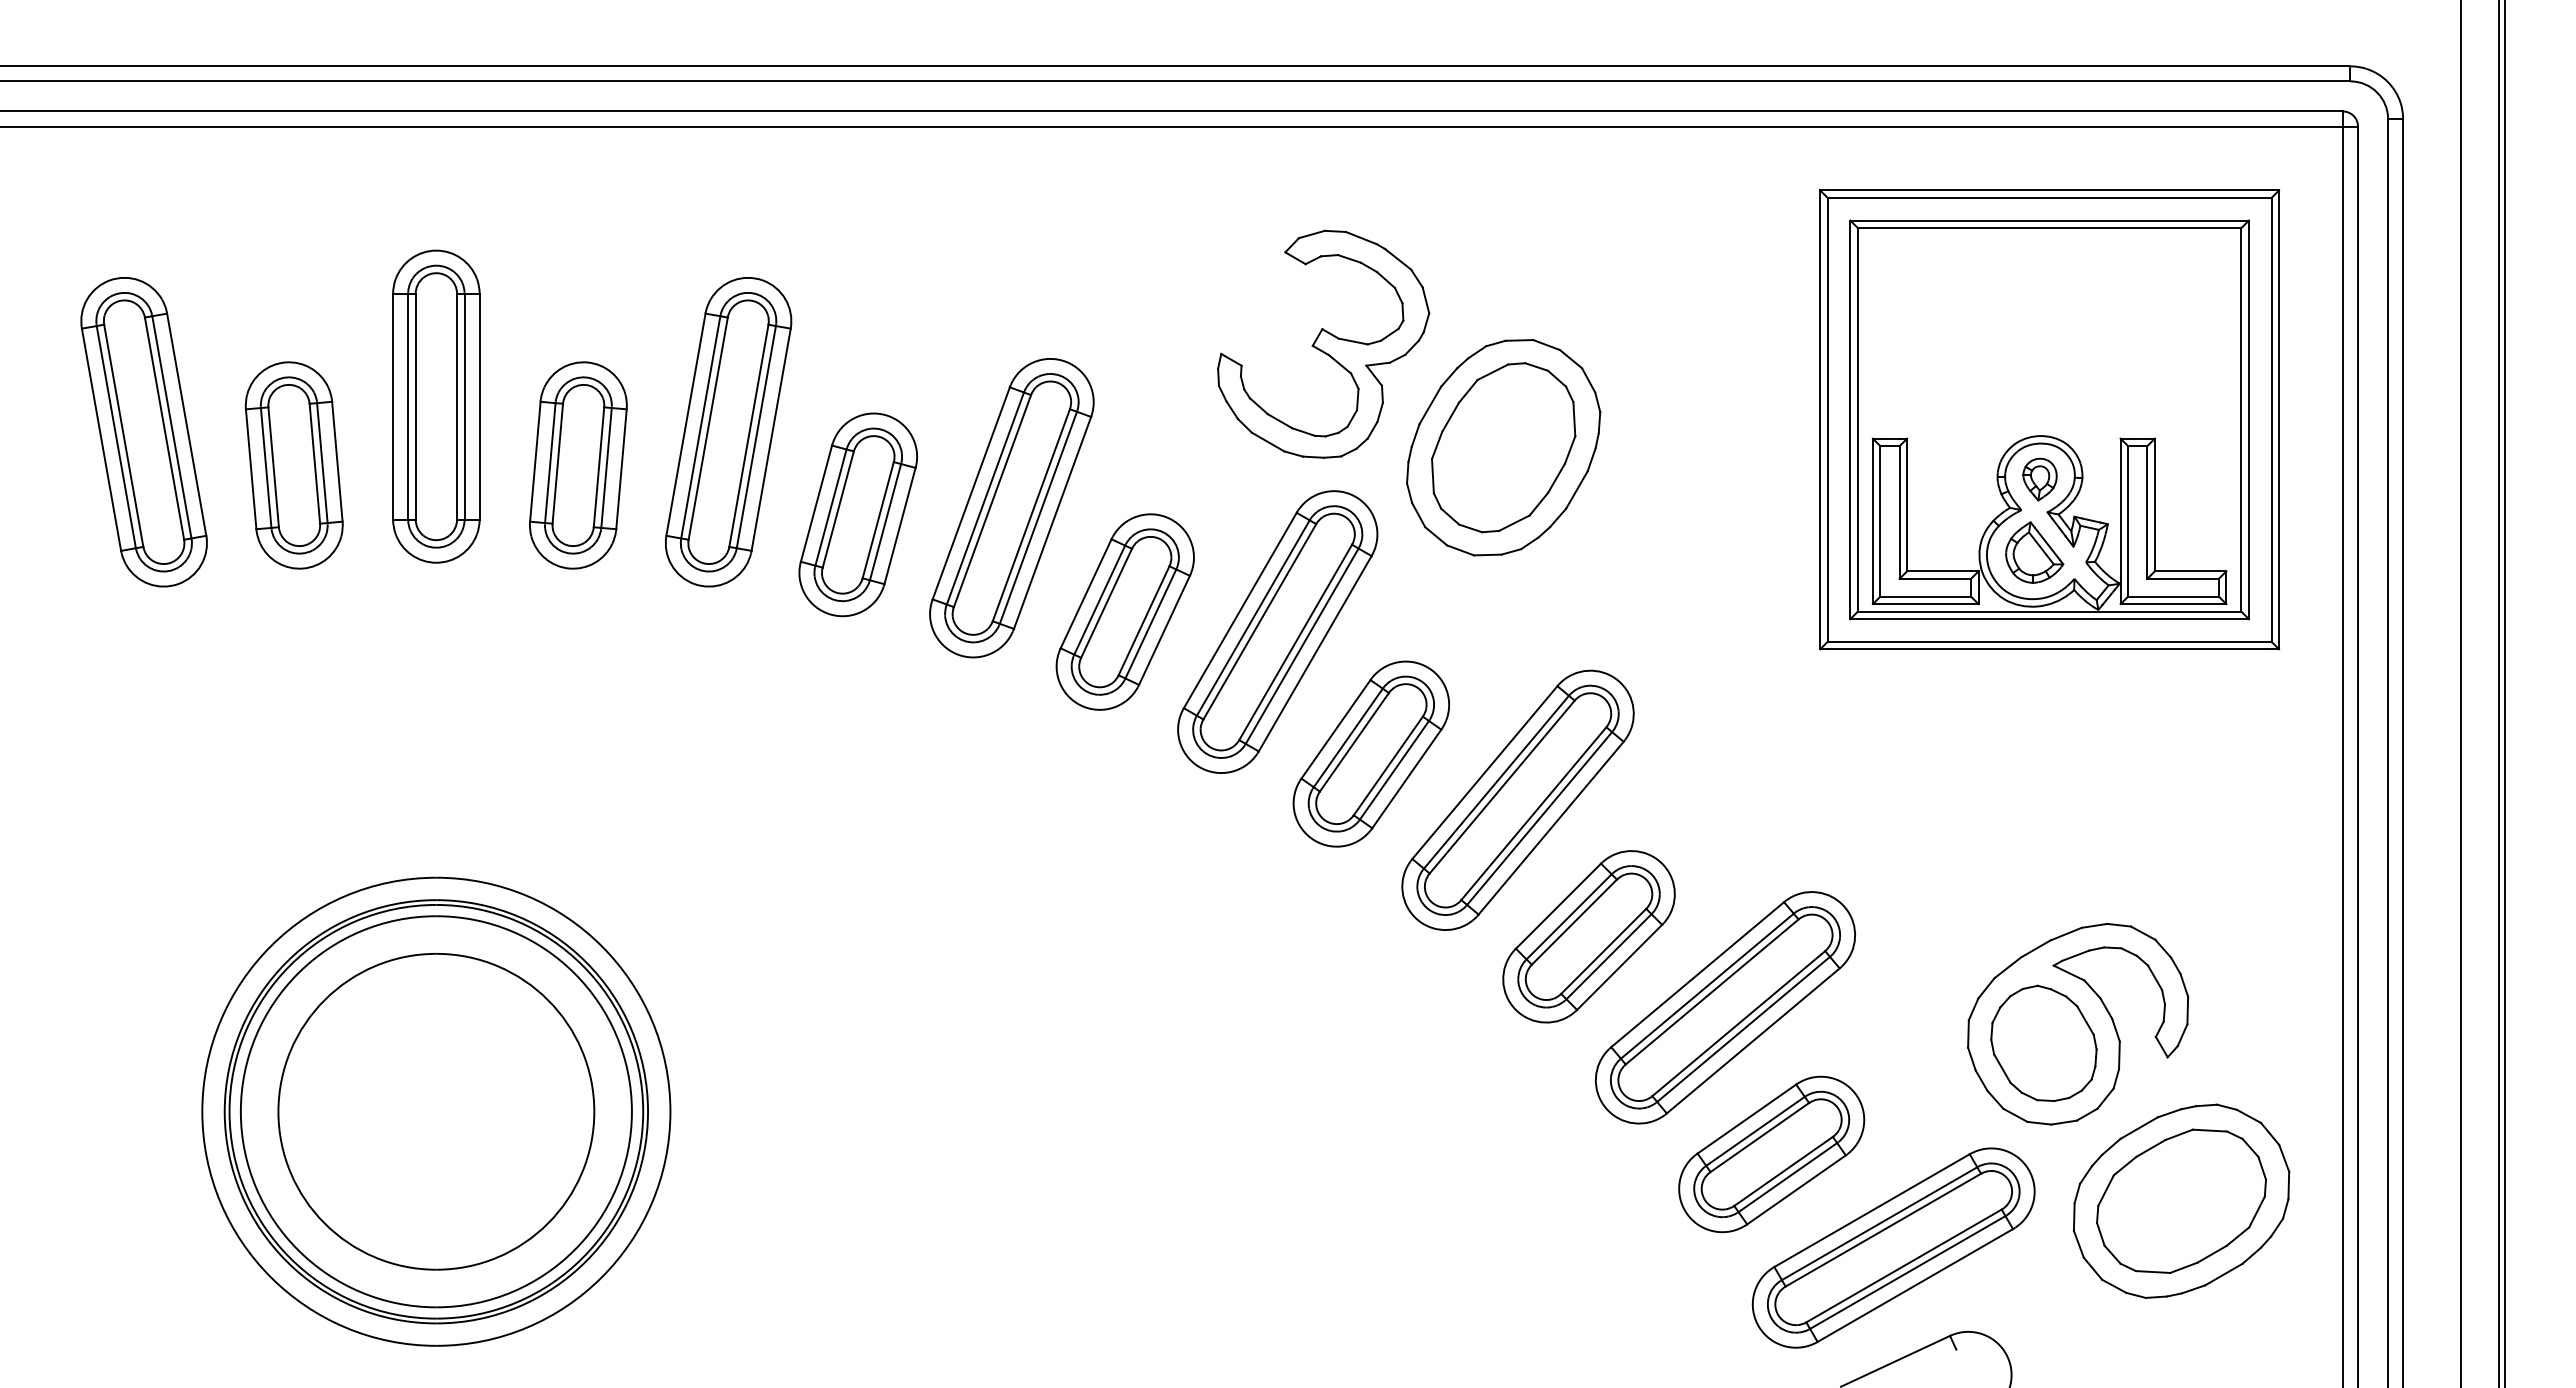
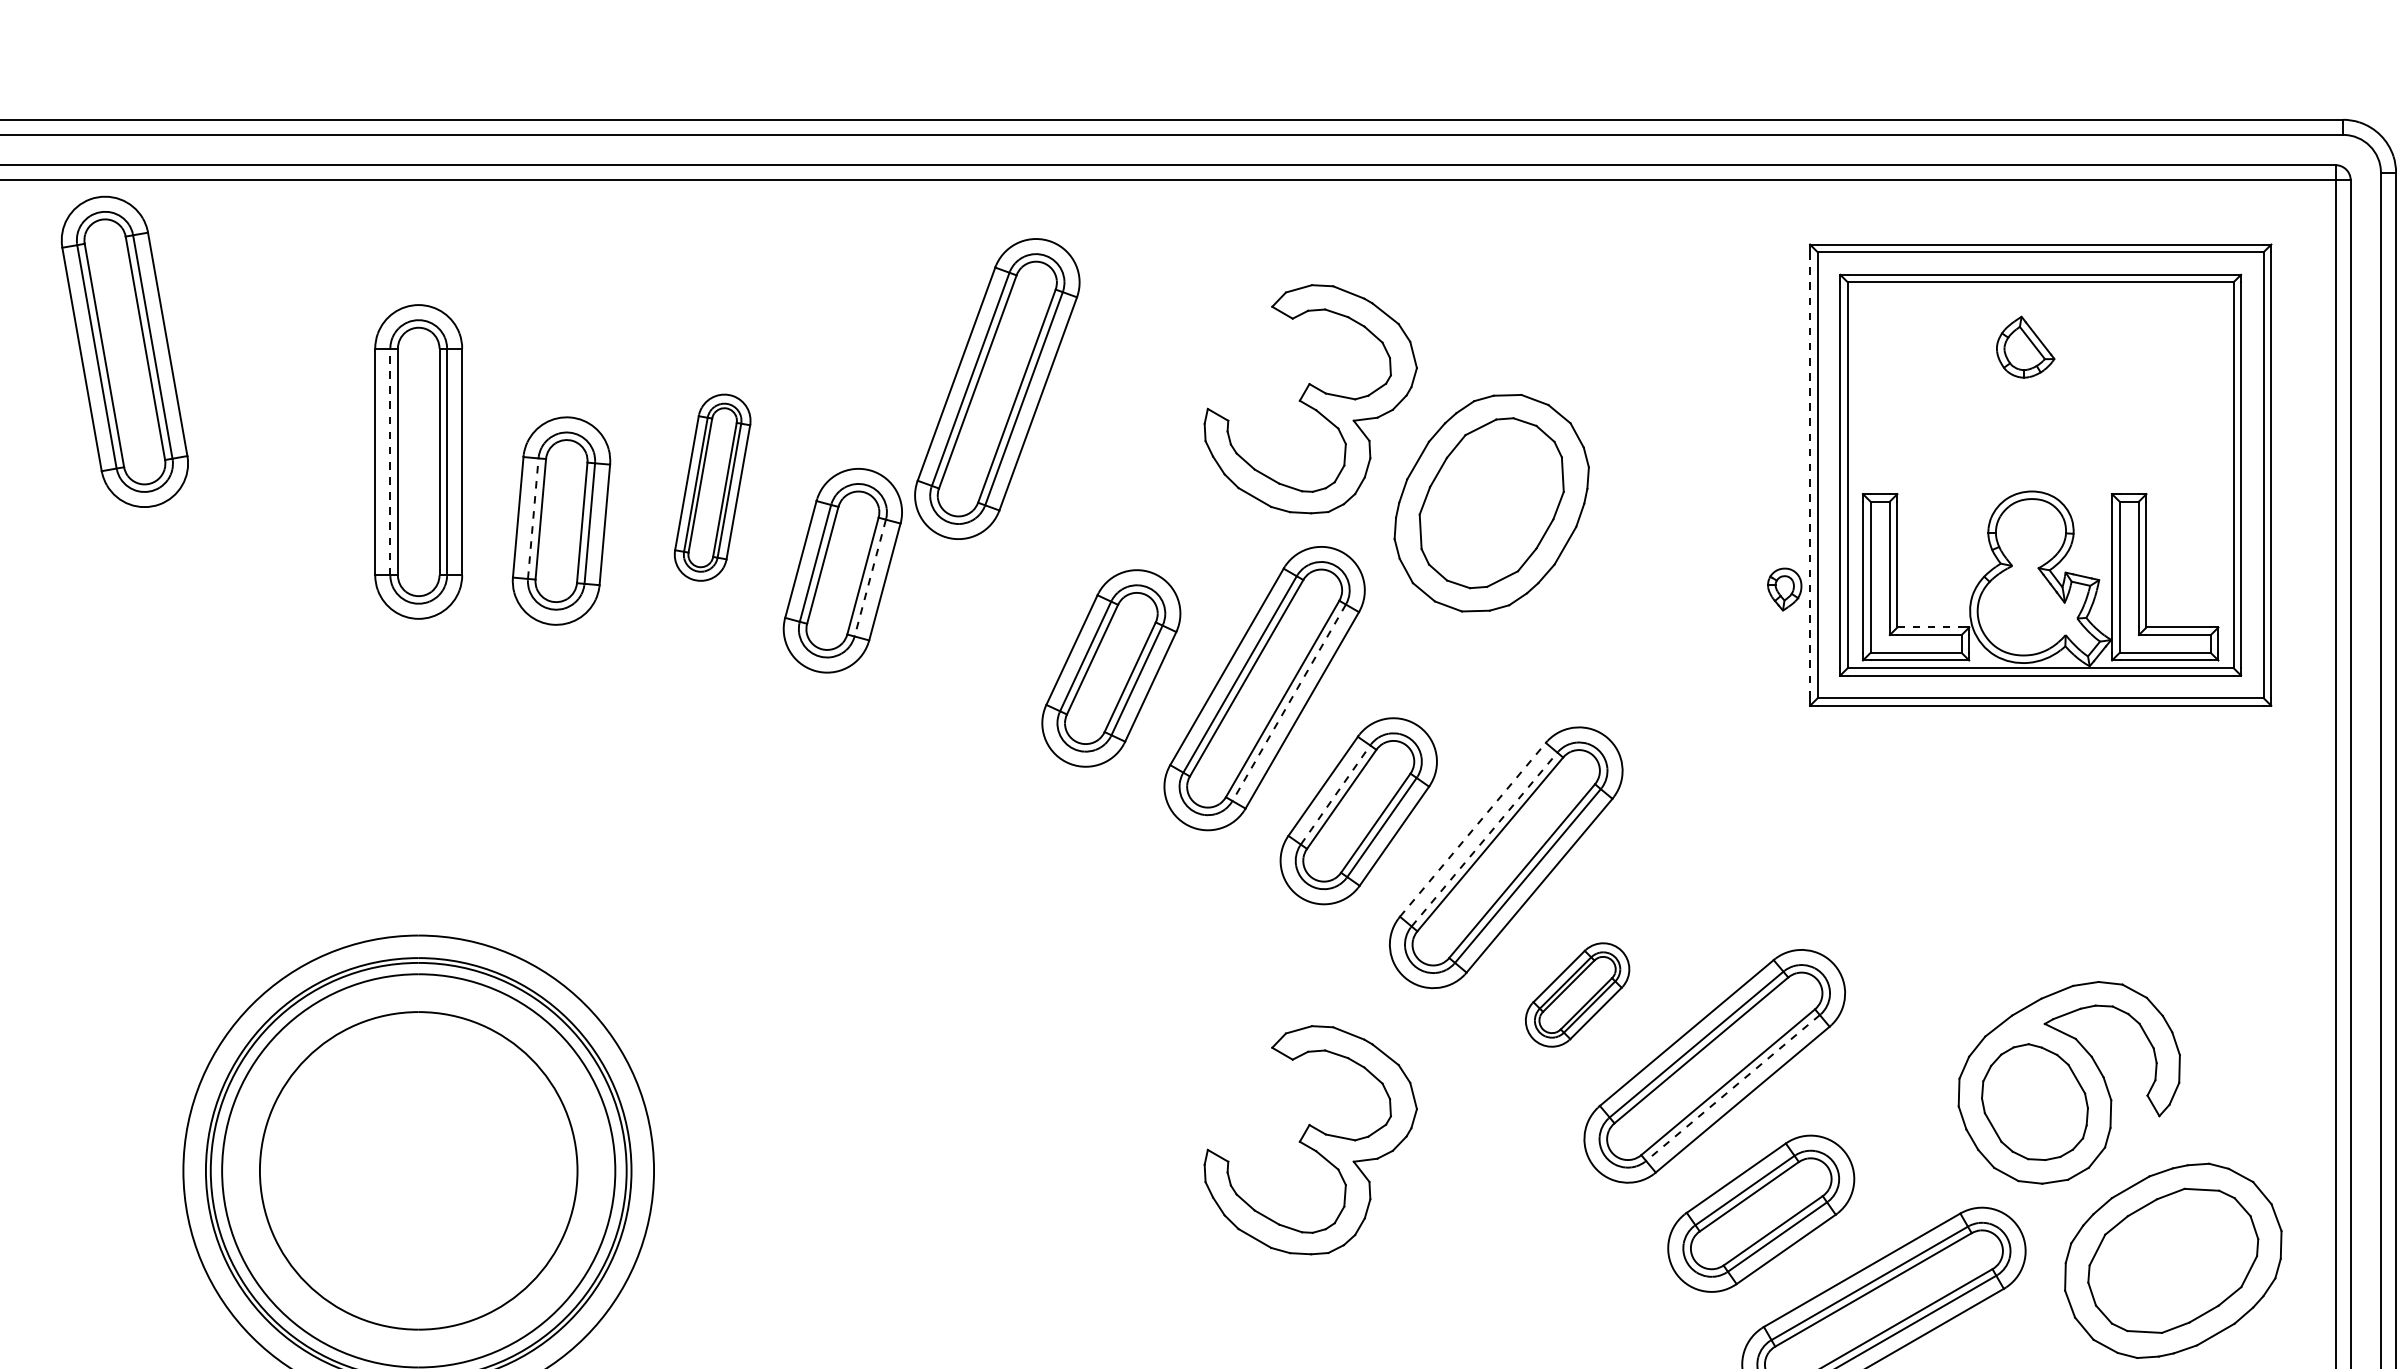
line: (408, 406) -> (390, 461), solid -> dashed
line: (1820, 419) -> (1810, 474), solid -> dashed
part: (143, 432) -> (124, 352), moved
part: (728, 432) -> (712, 487), size x0.6
line: (550, 462) -> (533, 518), solid -> dashed
part: (293, 465) -> (275, 521), removed
part: (2039, 479) -> (1784, 589), moved
part: (1011, 508) -> (996, 389), moved
line: (885, 522) -> (870, 578), solid -> dashed
part: (2034, 552) -> (2025, 347), moved
line: (1939, 571) -> (1929, 627), solid -> dashed
line: (1302, 646) -> (1289, 703), solid -> dashed
line: (1348, 737) -> (1335, 794), solid -> dashed
line: (1484, 772) -> (1472, 829), solid -> dashed
line: (1496, 782) -> (1484, 839), solid -> dashed
part: (1588, 936) -> (1577, 994), size x0.6
line: (1743, 1029) -> (1732, 1088), solid -> dashed
part: (1323, 1080) -> (1310, 1139), added

